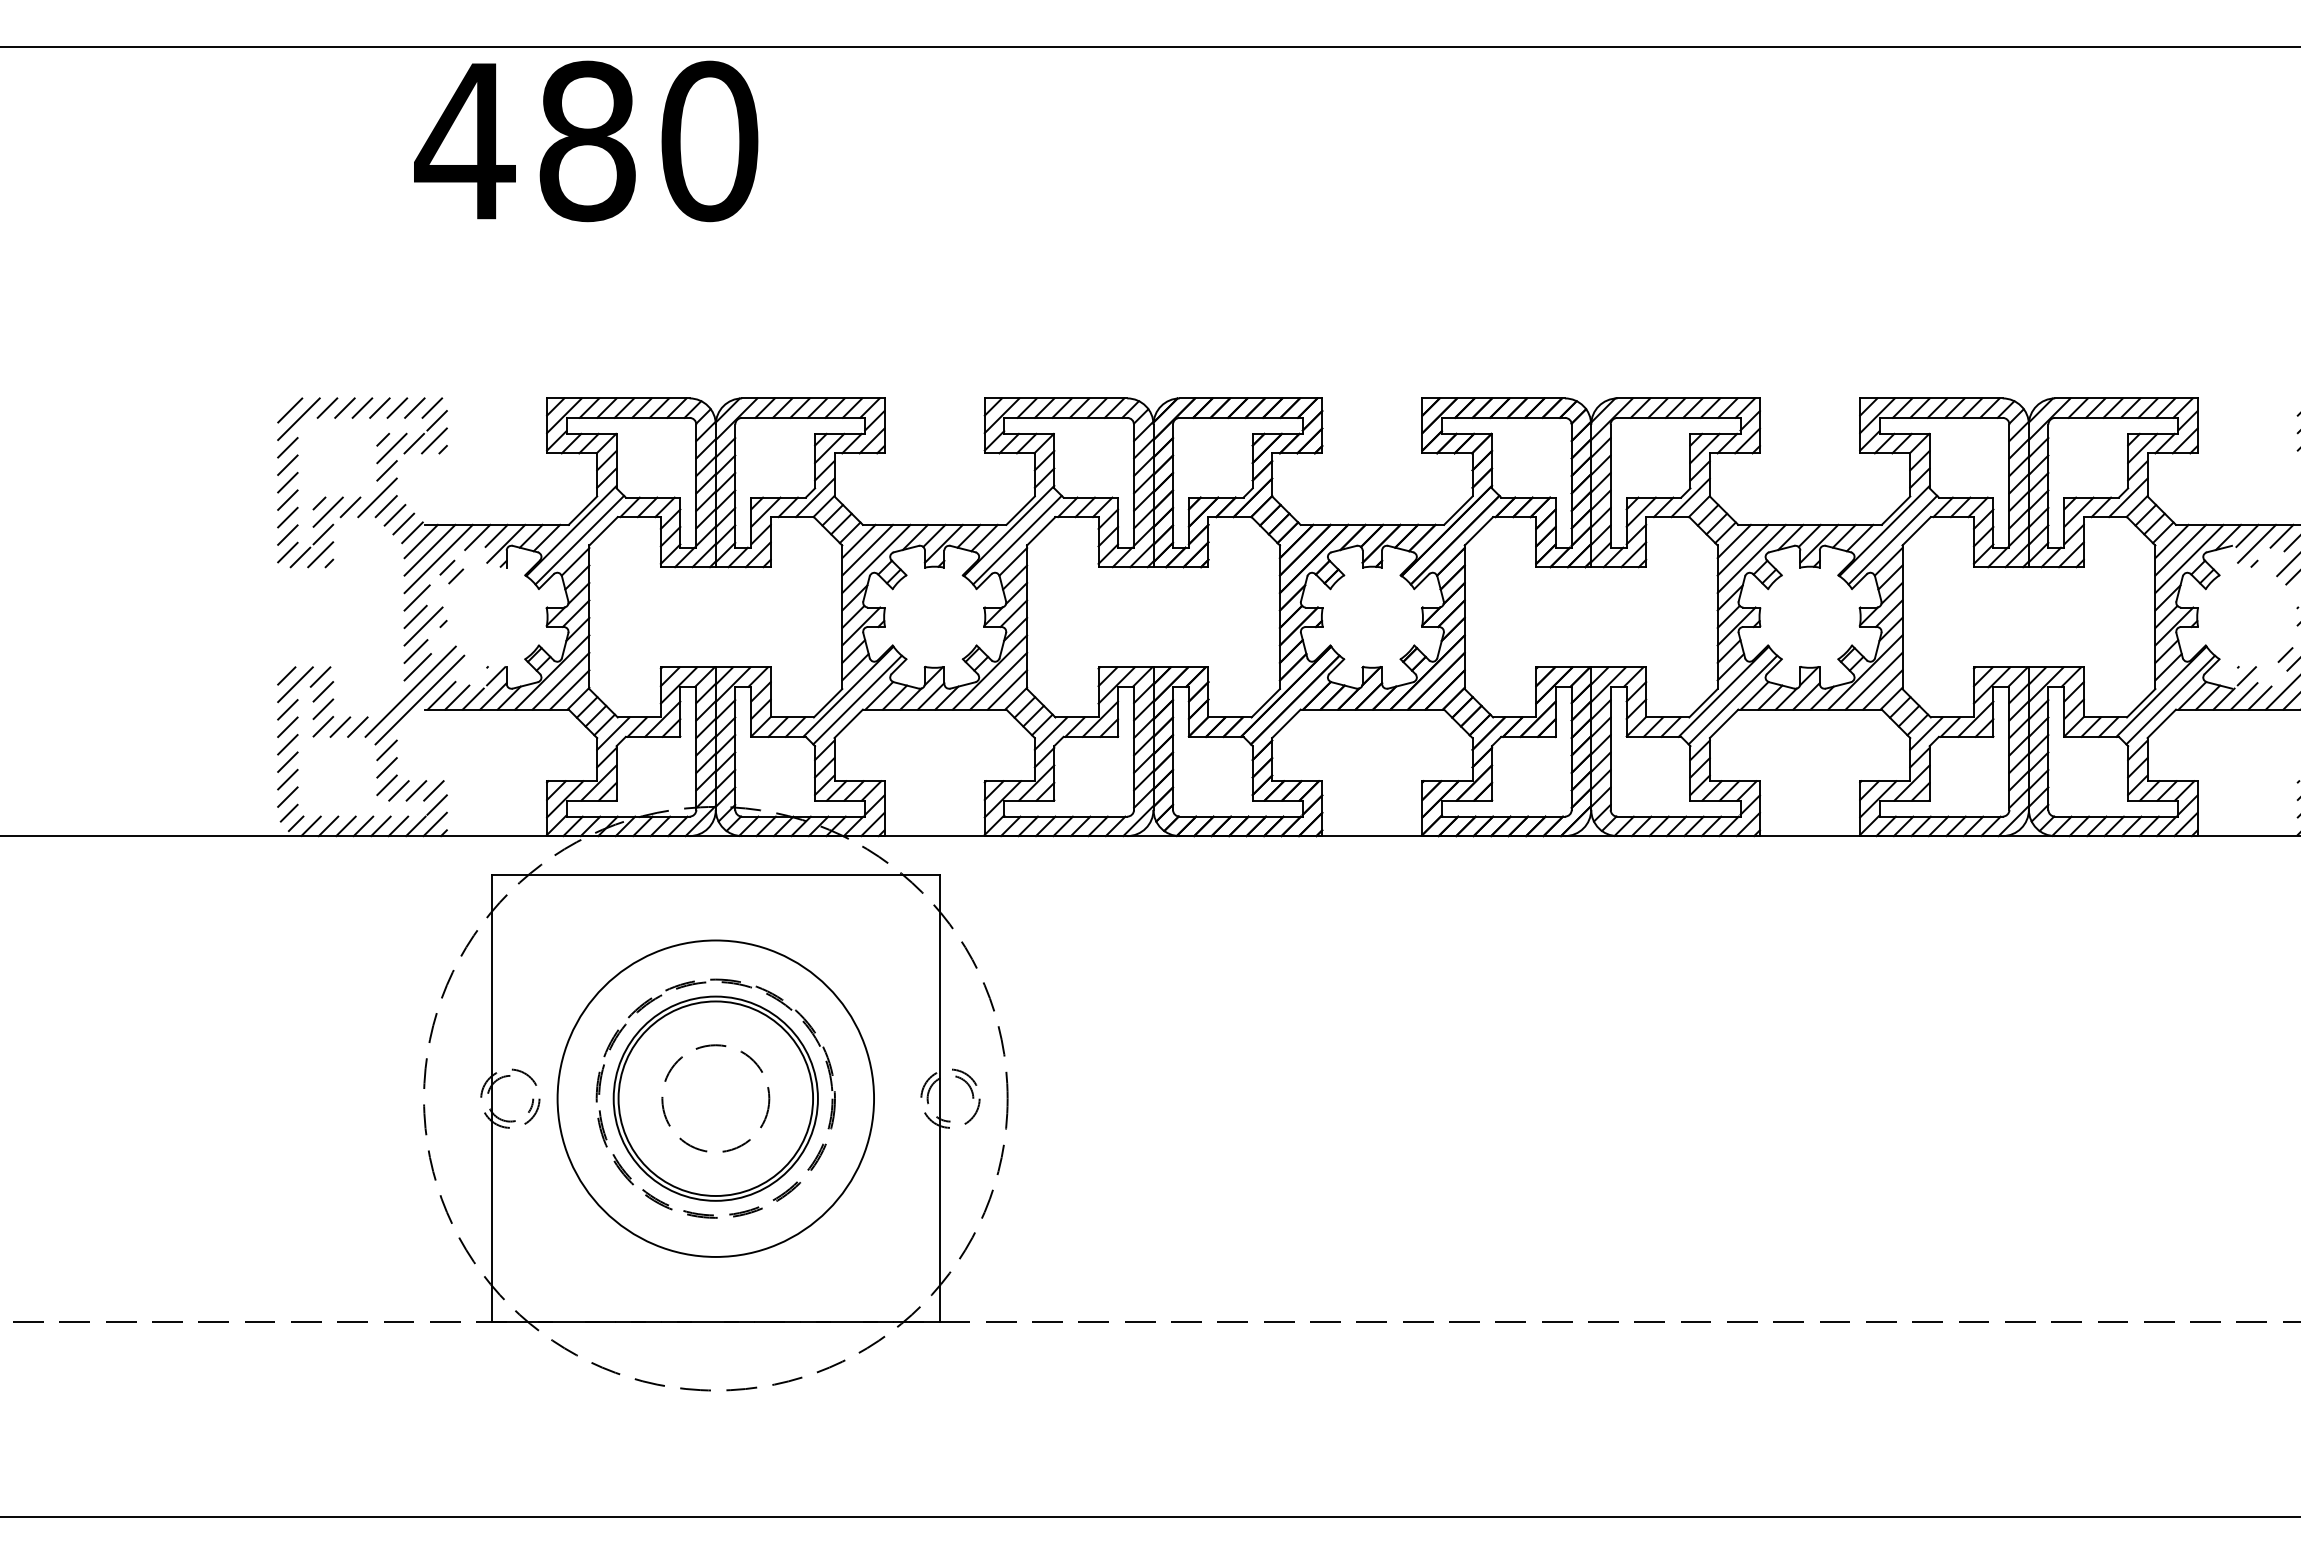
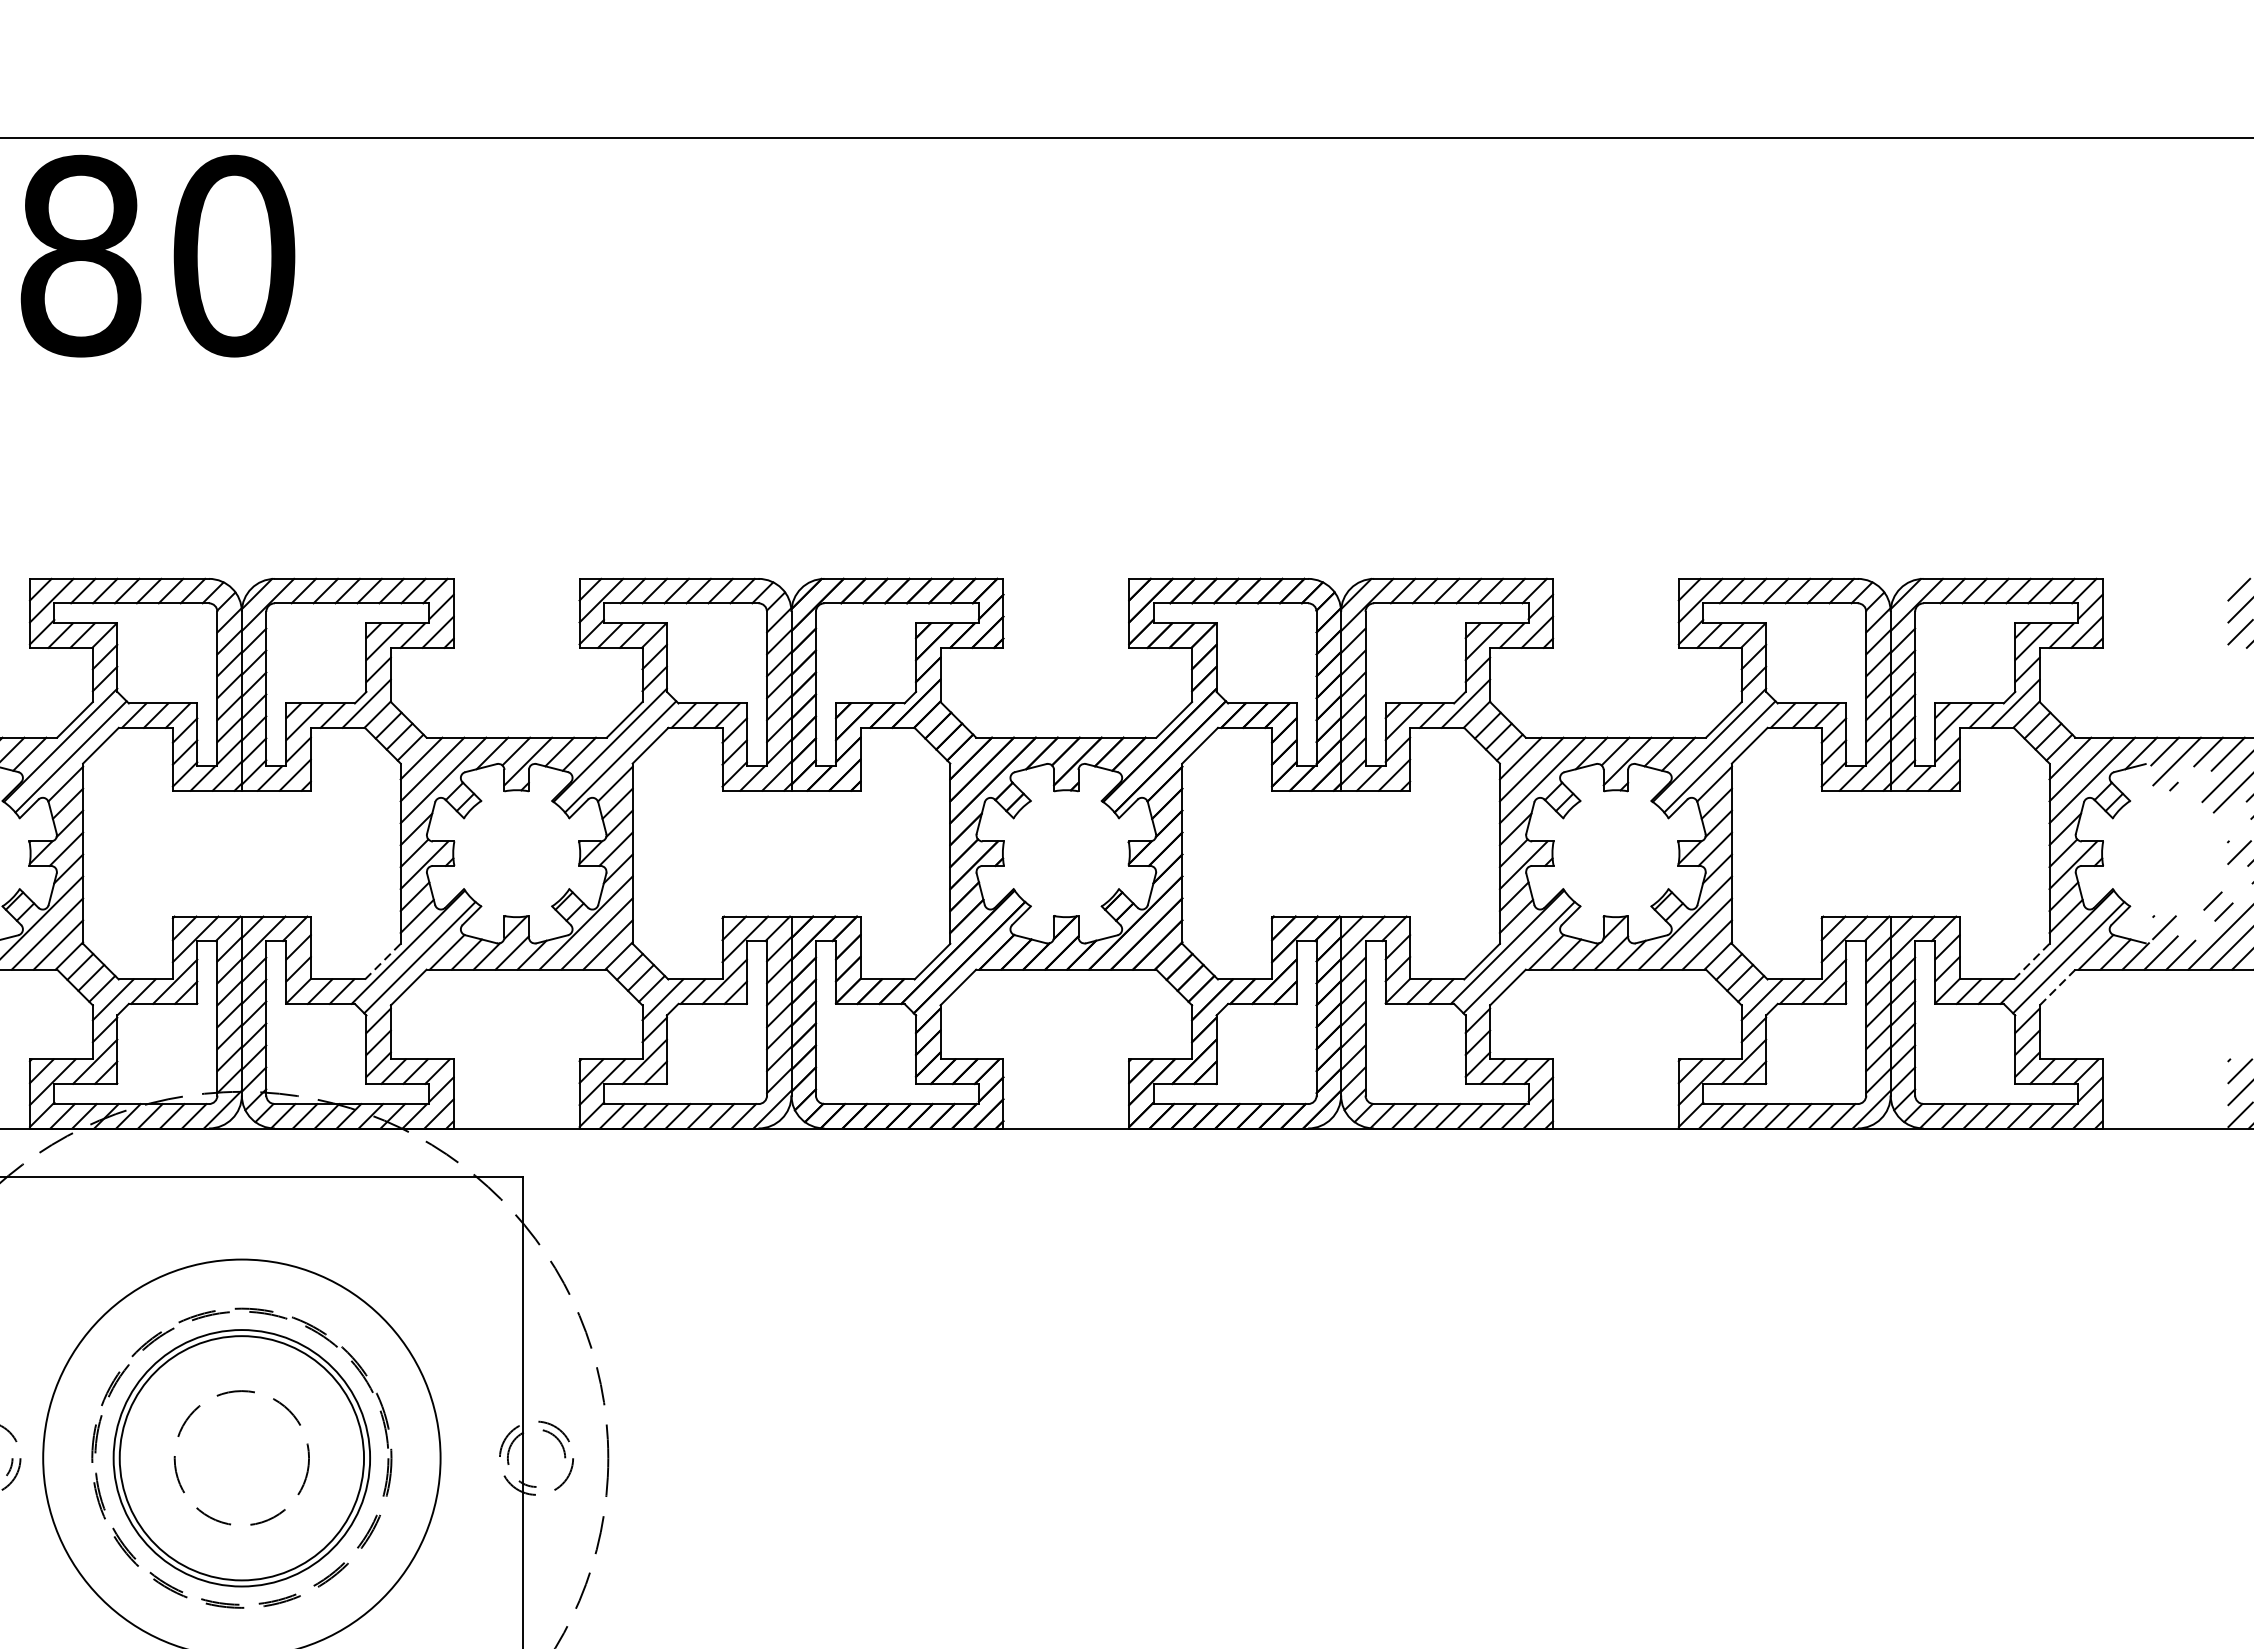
line: (828, 702) -> (383, 960), solid -> dashed
line: (2141, 702) -> (2032, 960), solid -> dashed
line: (2161, 724) -> (2057, 988), solid -> dashed

